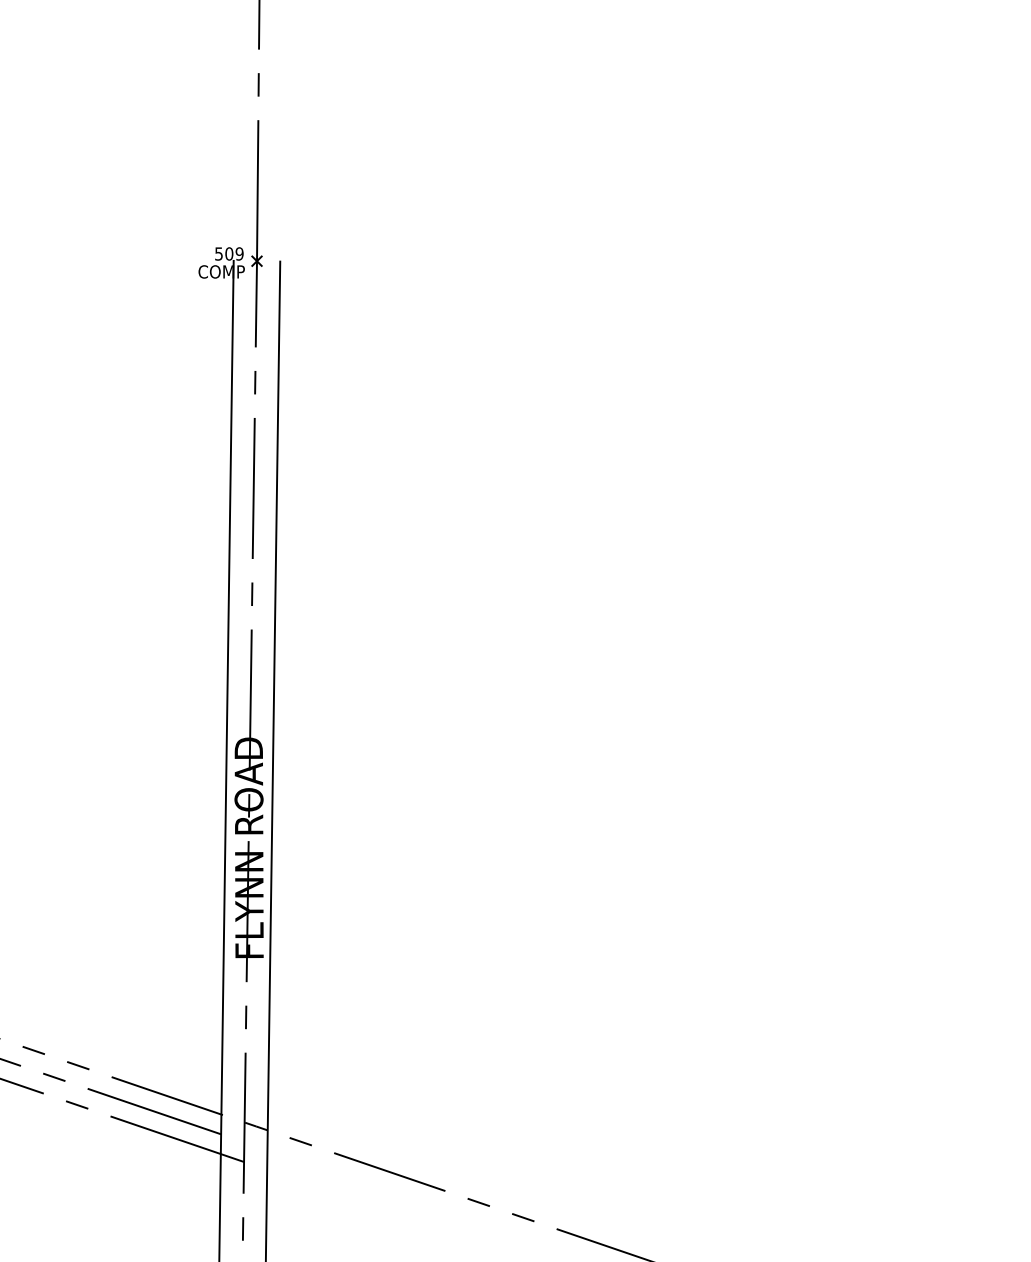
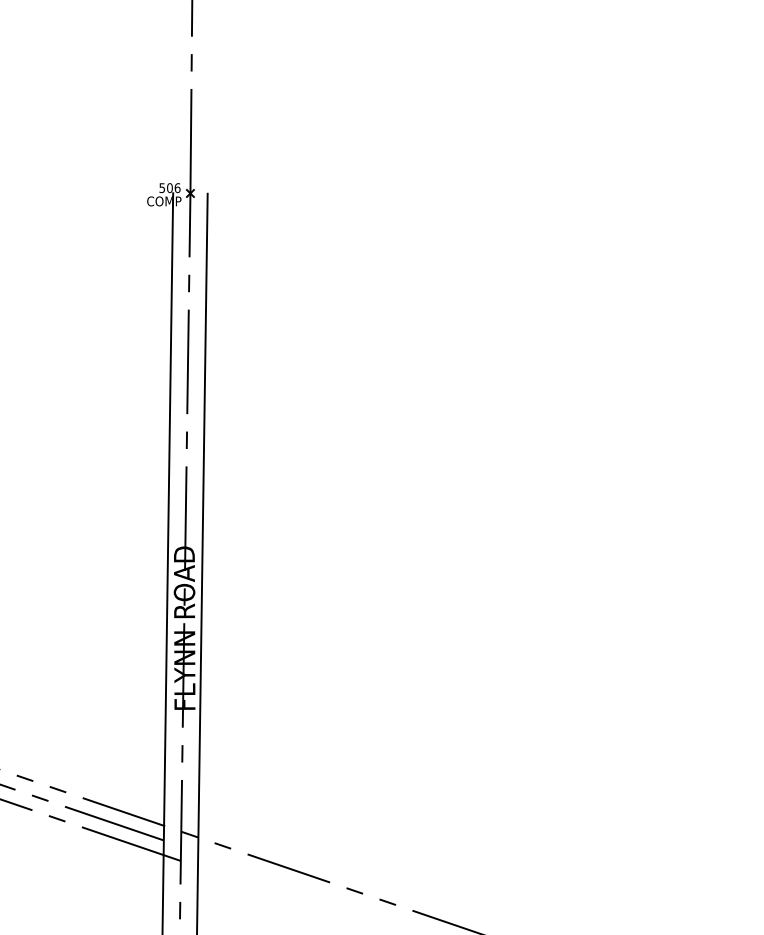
text: (239, 254) -> (177, 188), 509 -> 506

